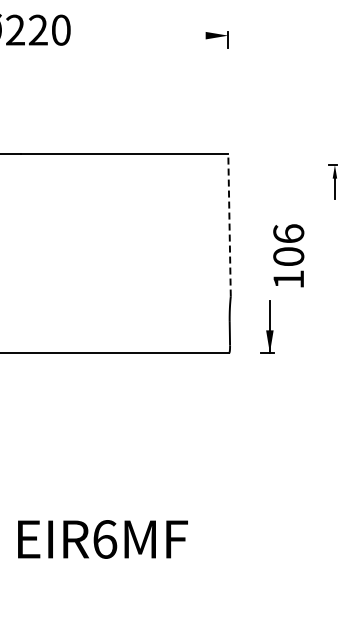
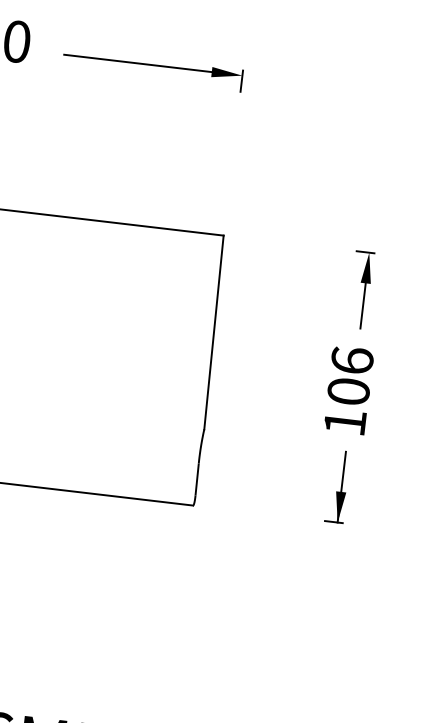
line: (158, 35) -> (147, 64), added
part: (333, 181) -> (361, 289), size x1.67
line: (229, 224) -> (214, 331), dashed -> solid
text: (288, 255) -> (348, 389), moved
part: (267, 326) -> (338, 486), moved

